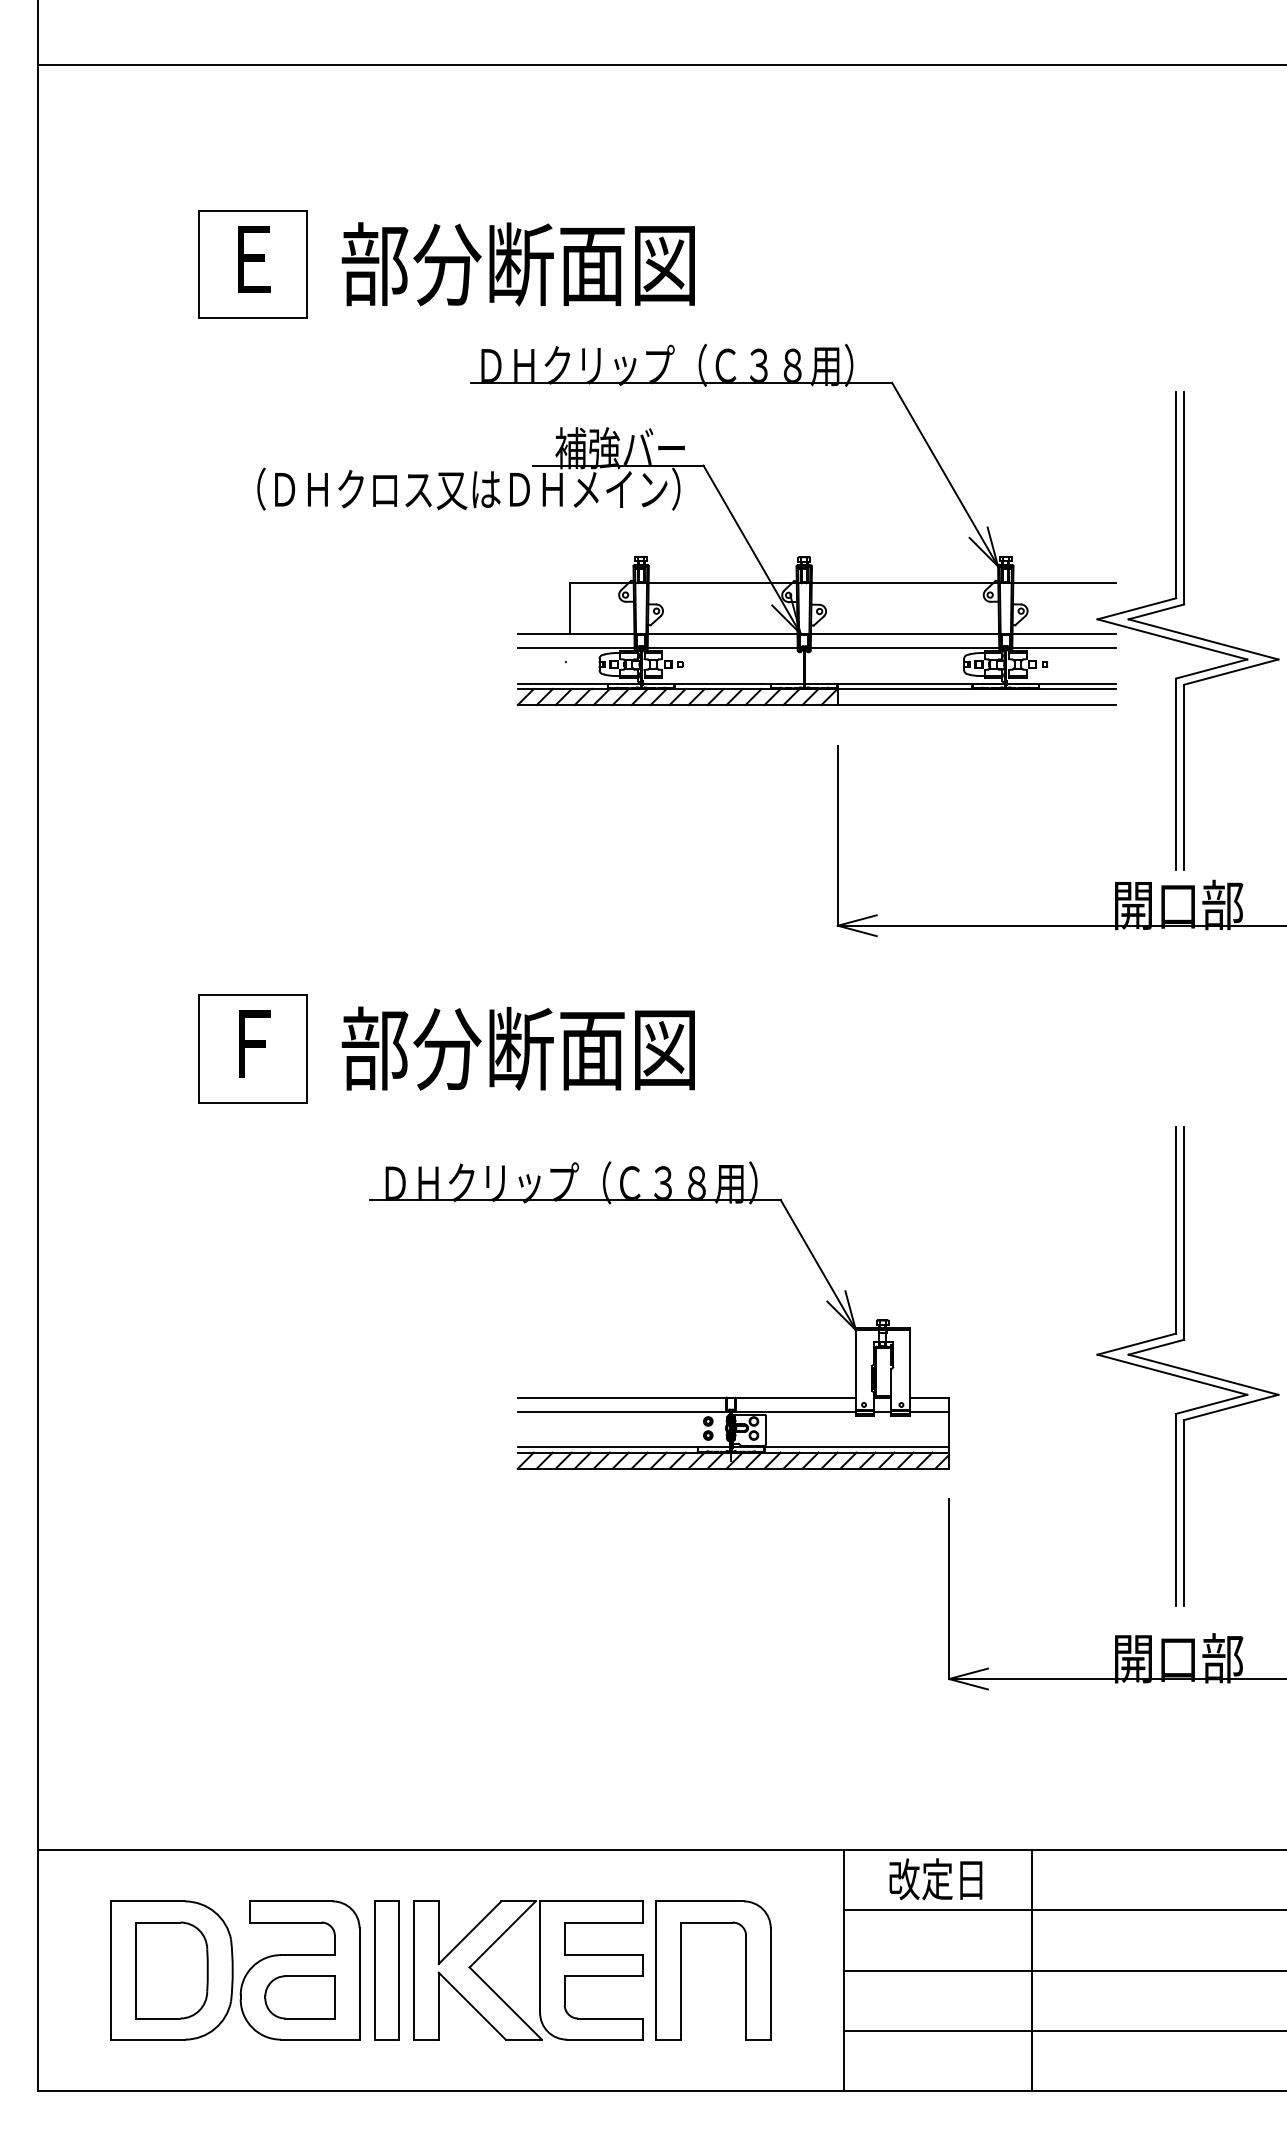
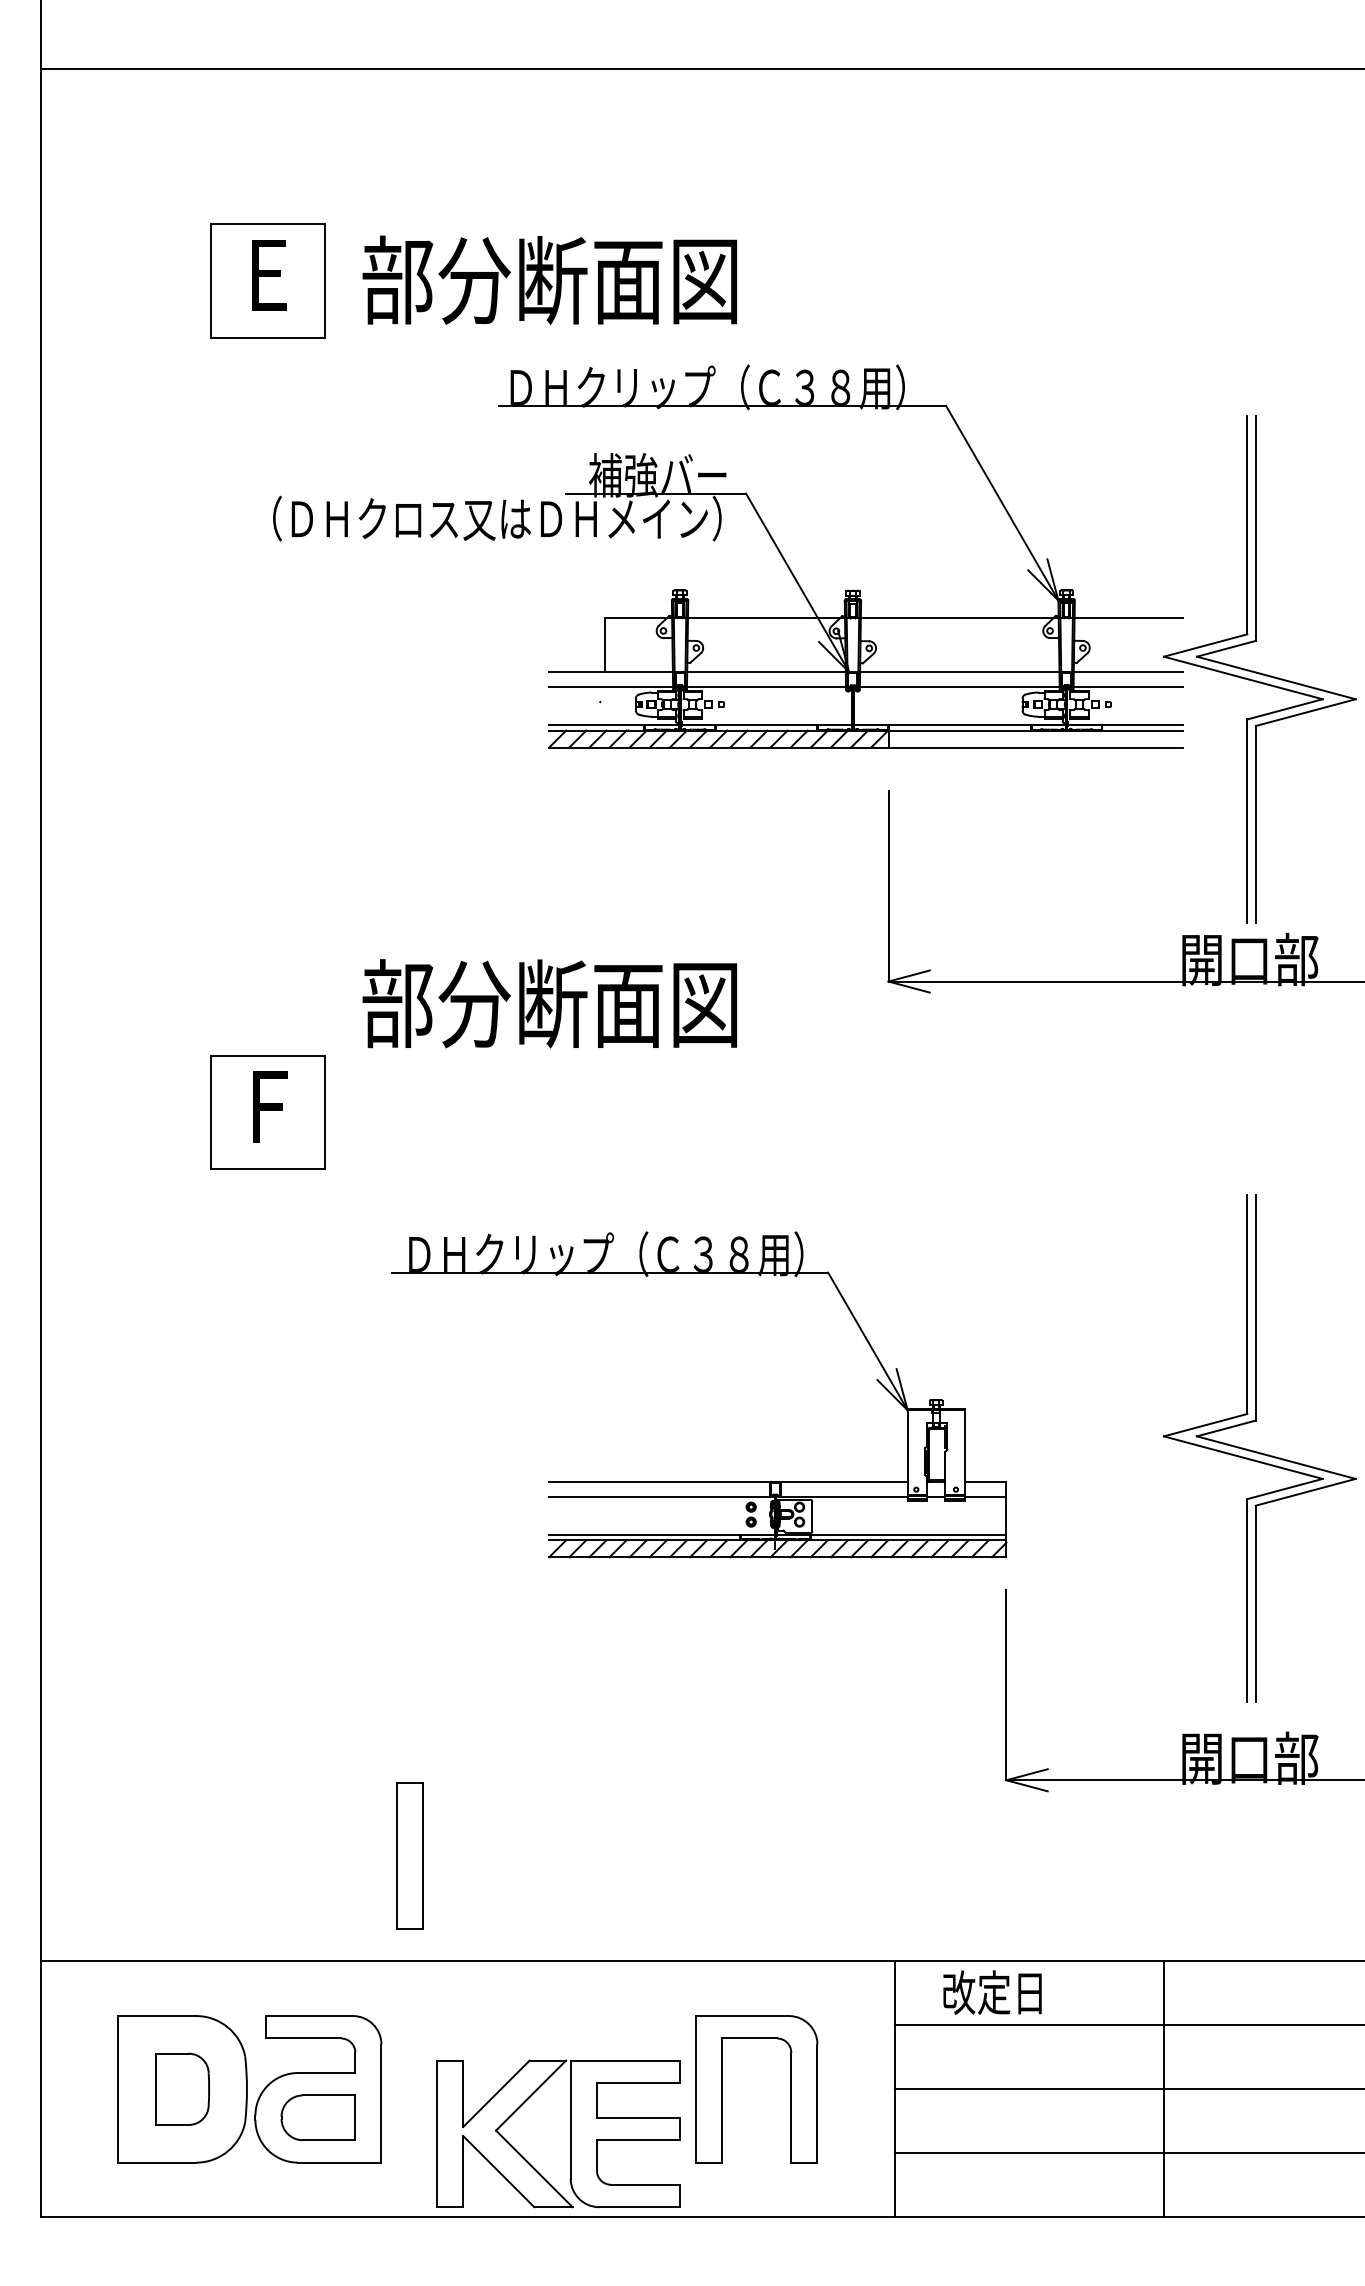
text: (517, 1048) -> (548, 1003), moved
part: (171, 1970) -> (182, 2089), size x0.7
part: (386, 1970) -> (410, 1856), moved
part: (539, 1970) -> (570, 2133), moved
line: (1031, 1970) -> (1163, 2089), moved

